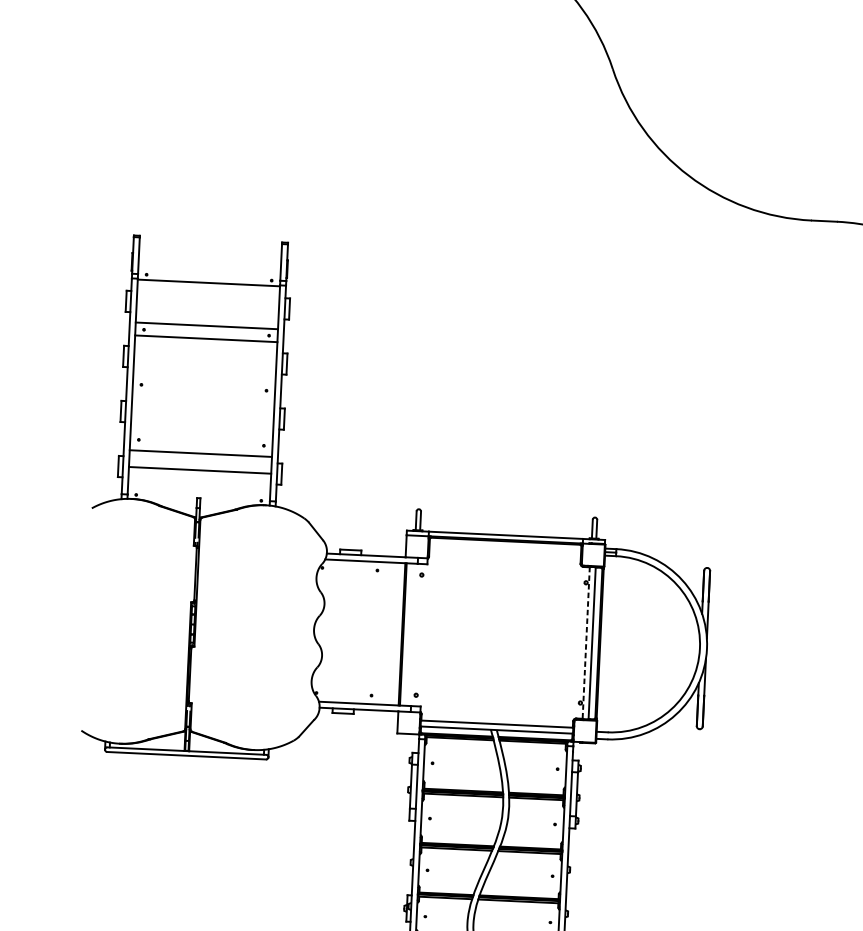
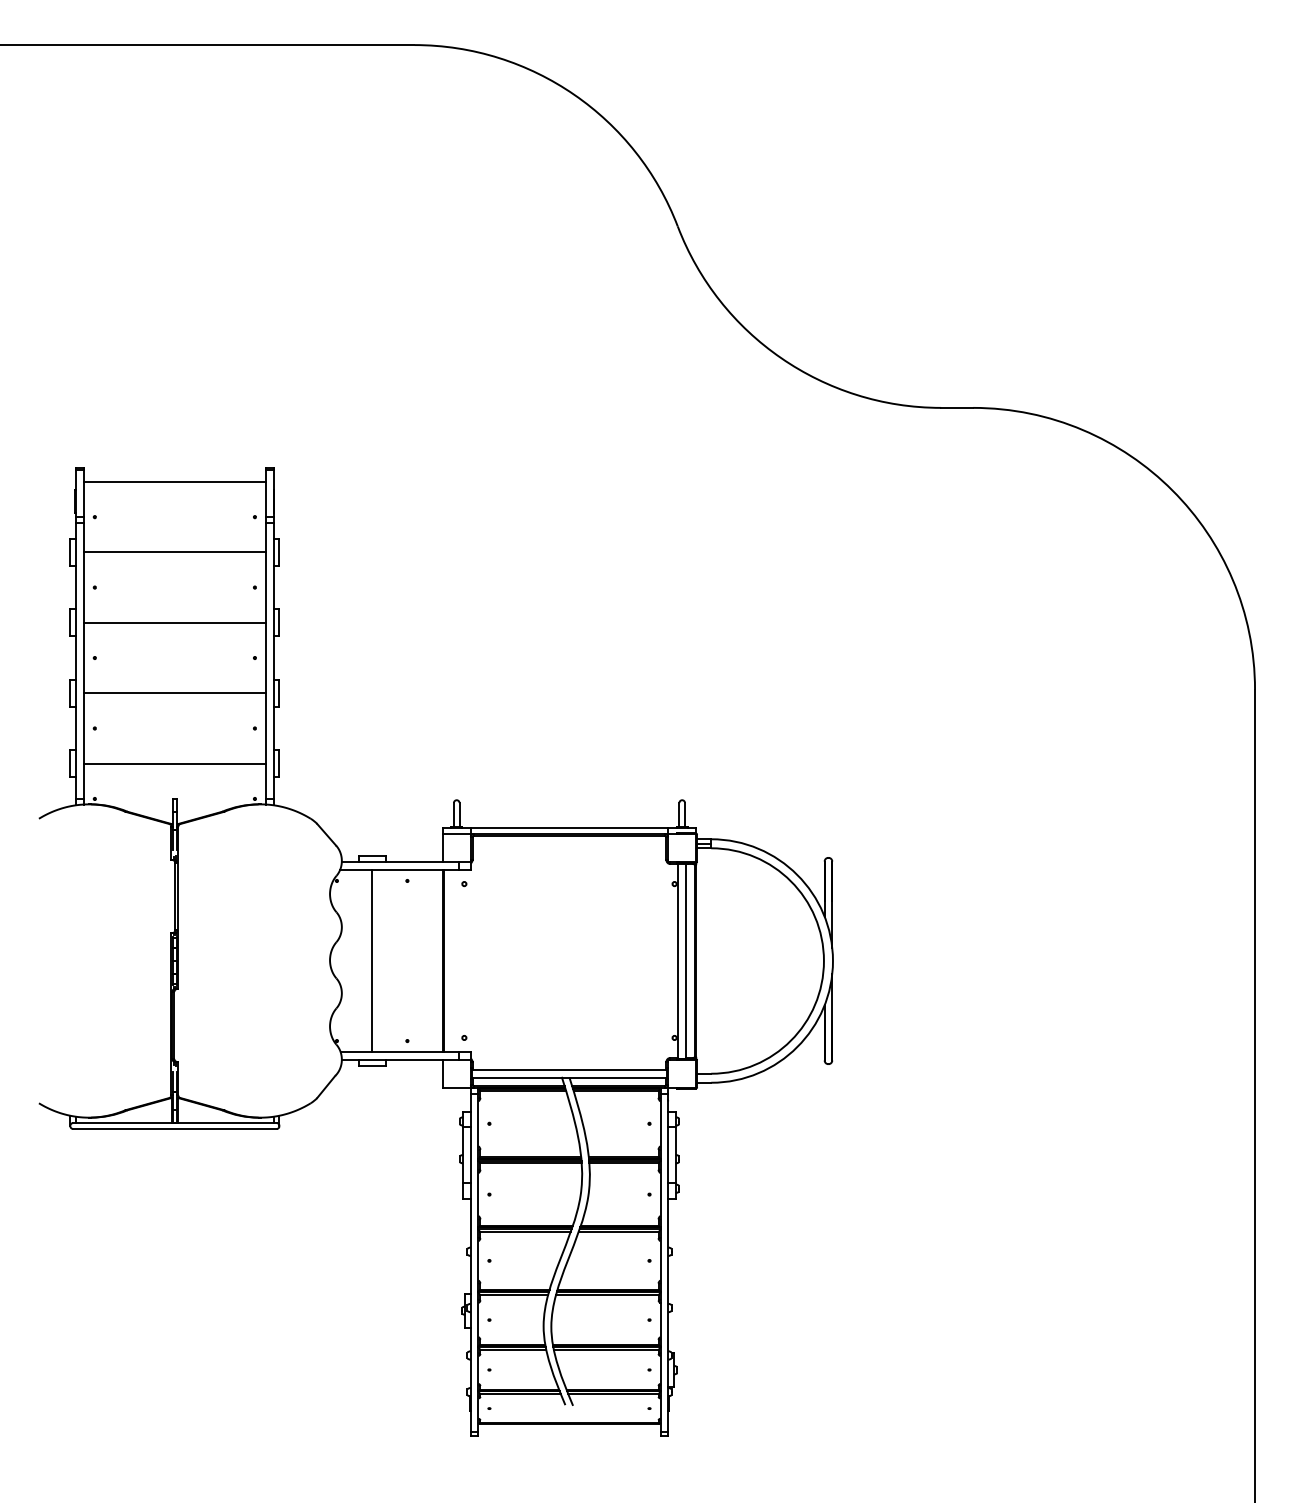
line: (208, 282) -> (174, 481), moved
line: (206, 325) -> (174, 622), moved
line: (205, 338) -> (174, 552), moved
line: (200, 453) -> (174, 693), moved
line: (347, 631) -> (372, 960), added
line: (586, 643) -> (678, 961), dashed -> solid

